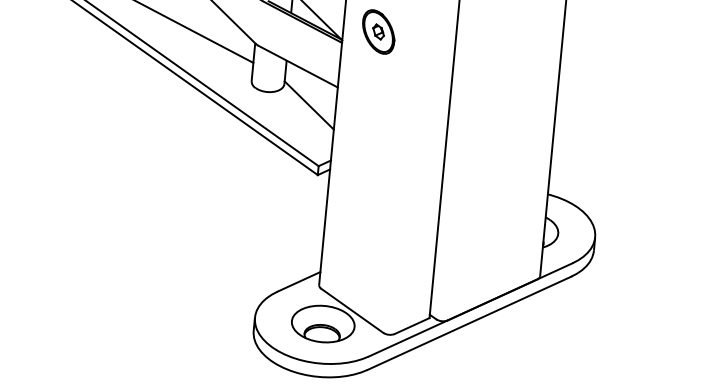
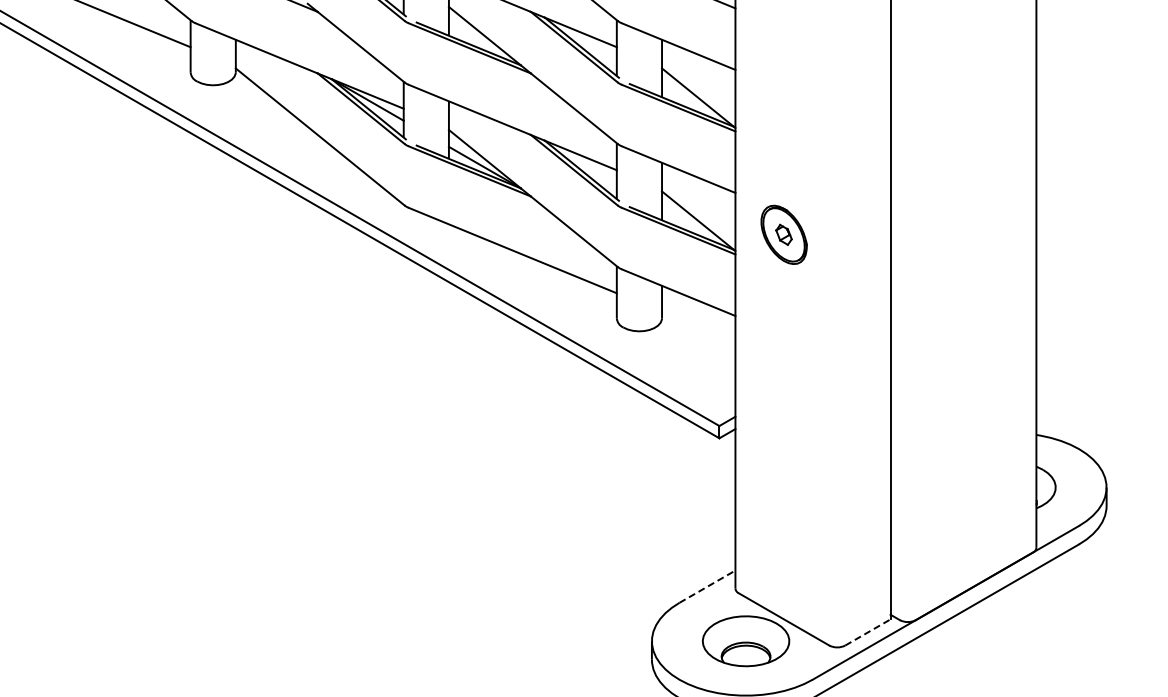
line: (309, 105) -> (698, 344), removed
line: (299, 281) -> (707, 586), solid -> dashed
line: (412, 326) -> (868, 632), solid -> dashed

